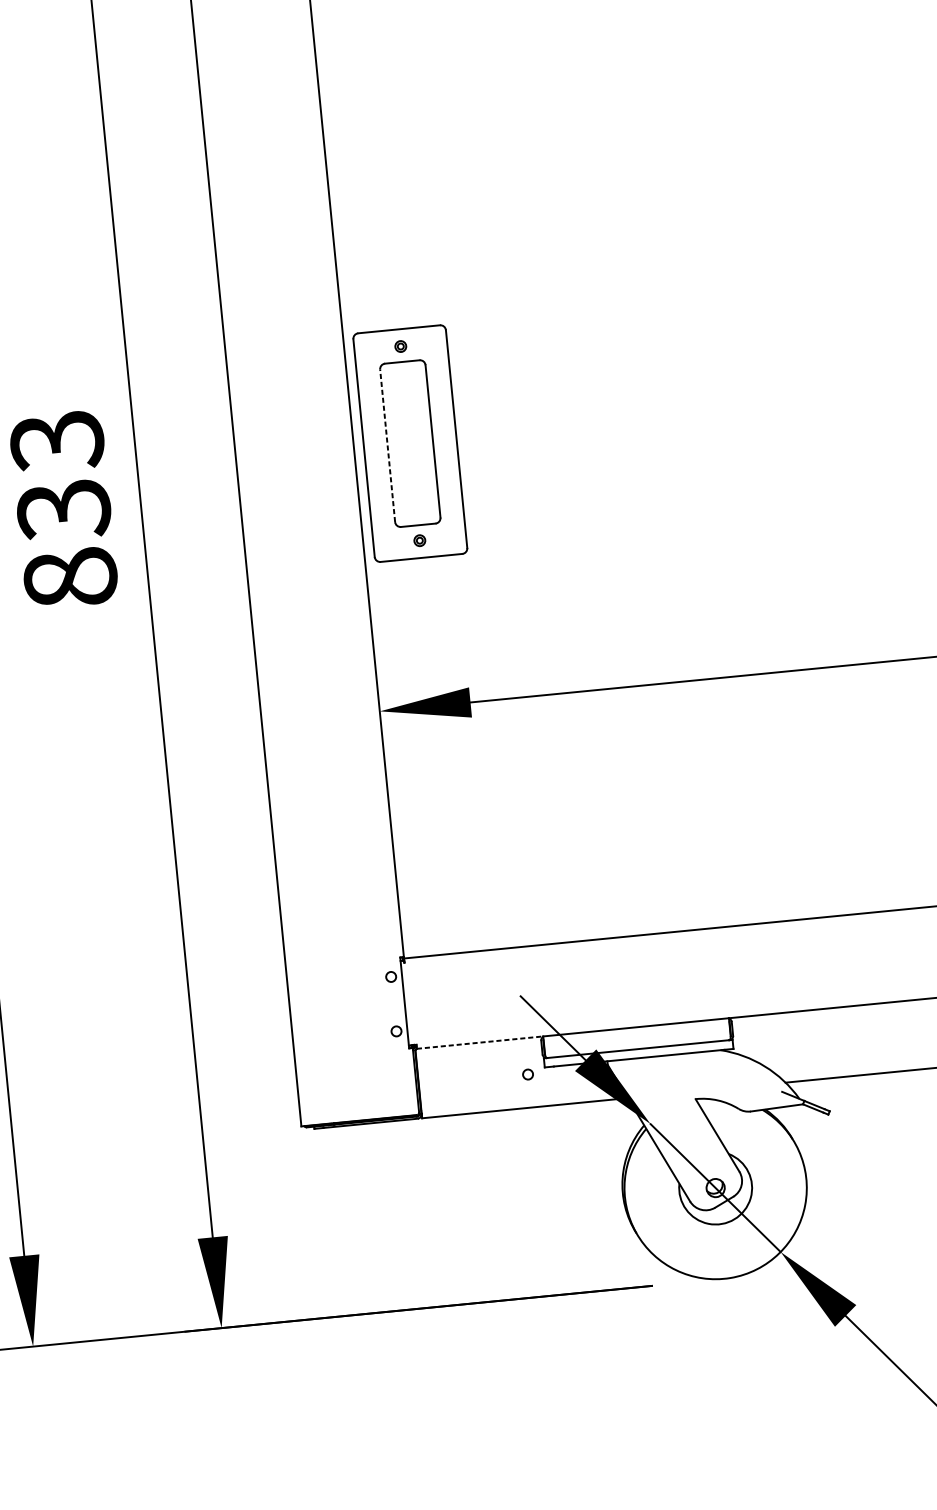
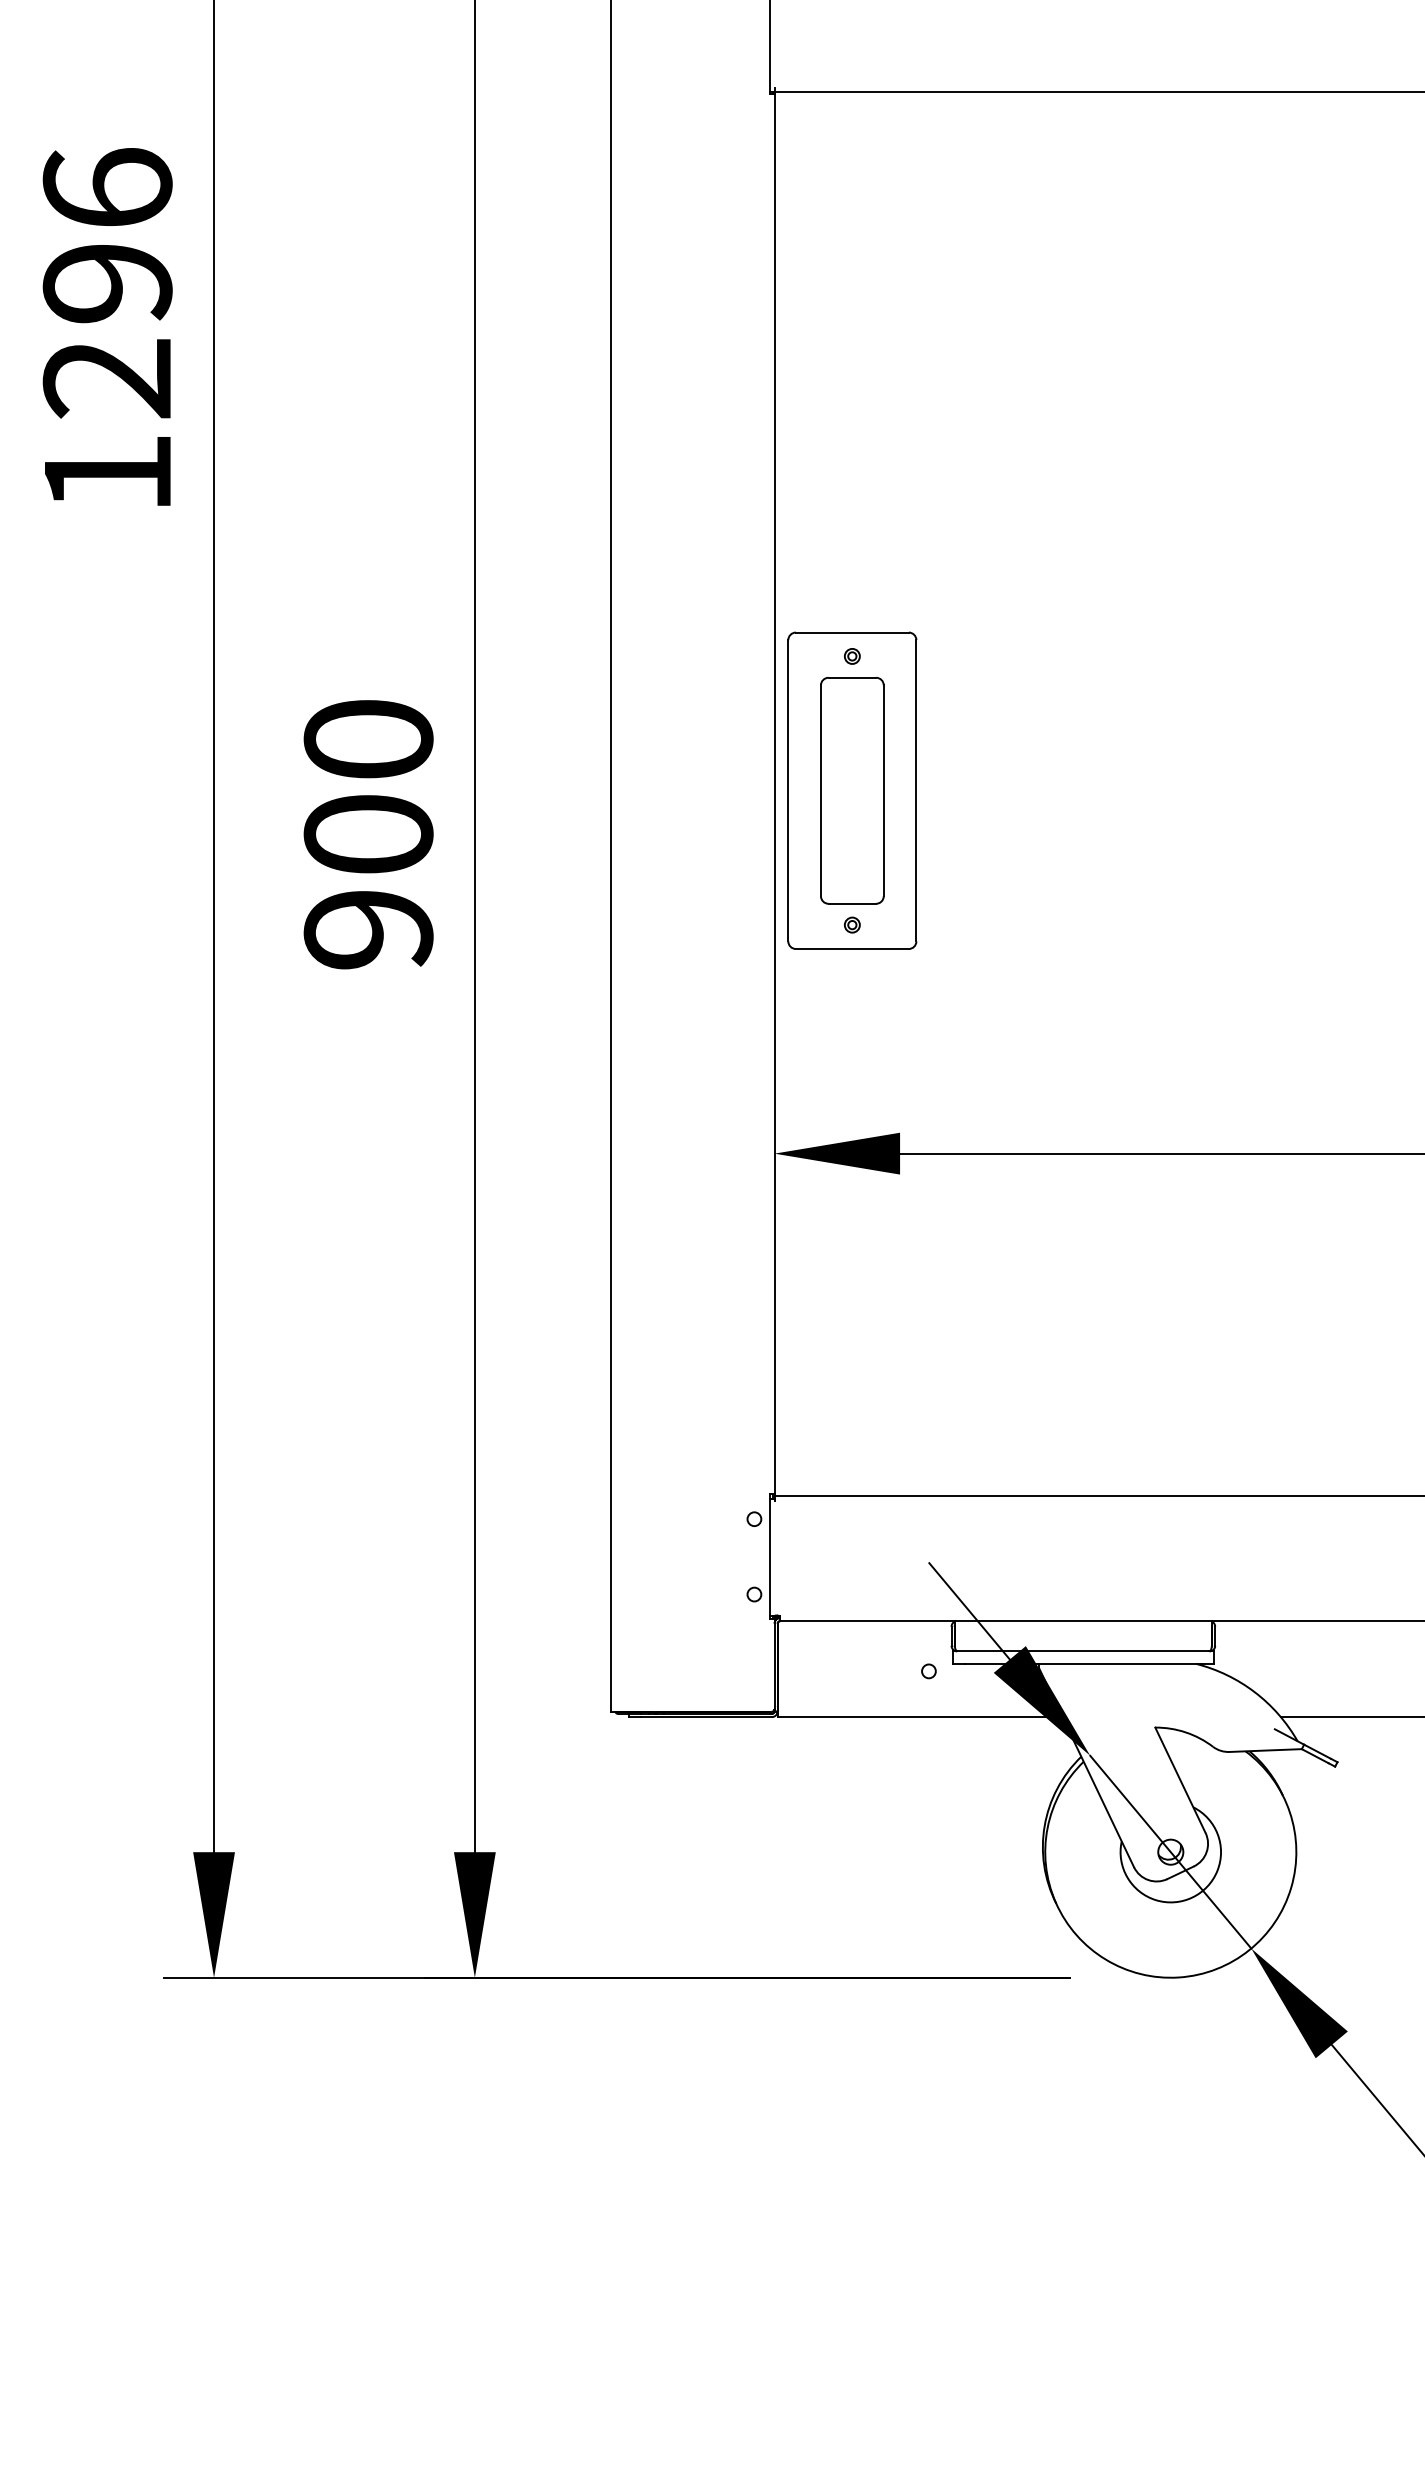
line: (387, 445) -> (820, 790), dashed -> solid
text: (63, 509) -> (368, 834), 833 -> 900
line: (480, 1042) -> (867, 1621), dashed -> solid

